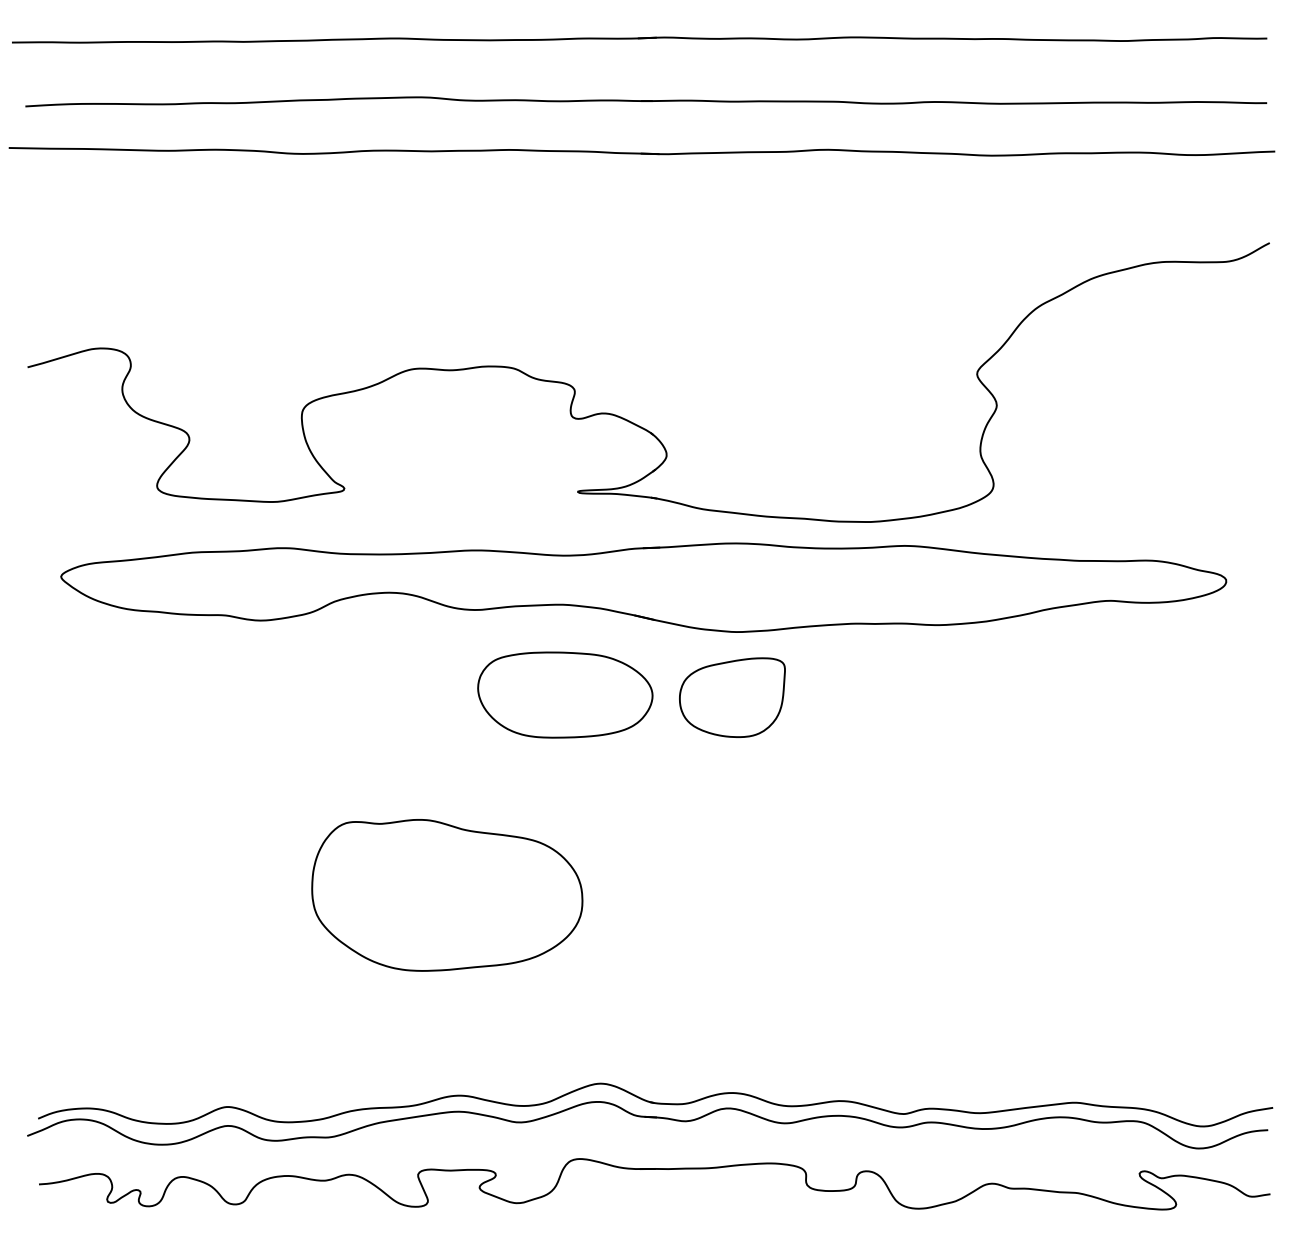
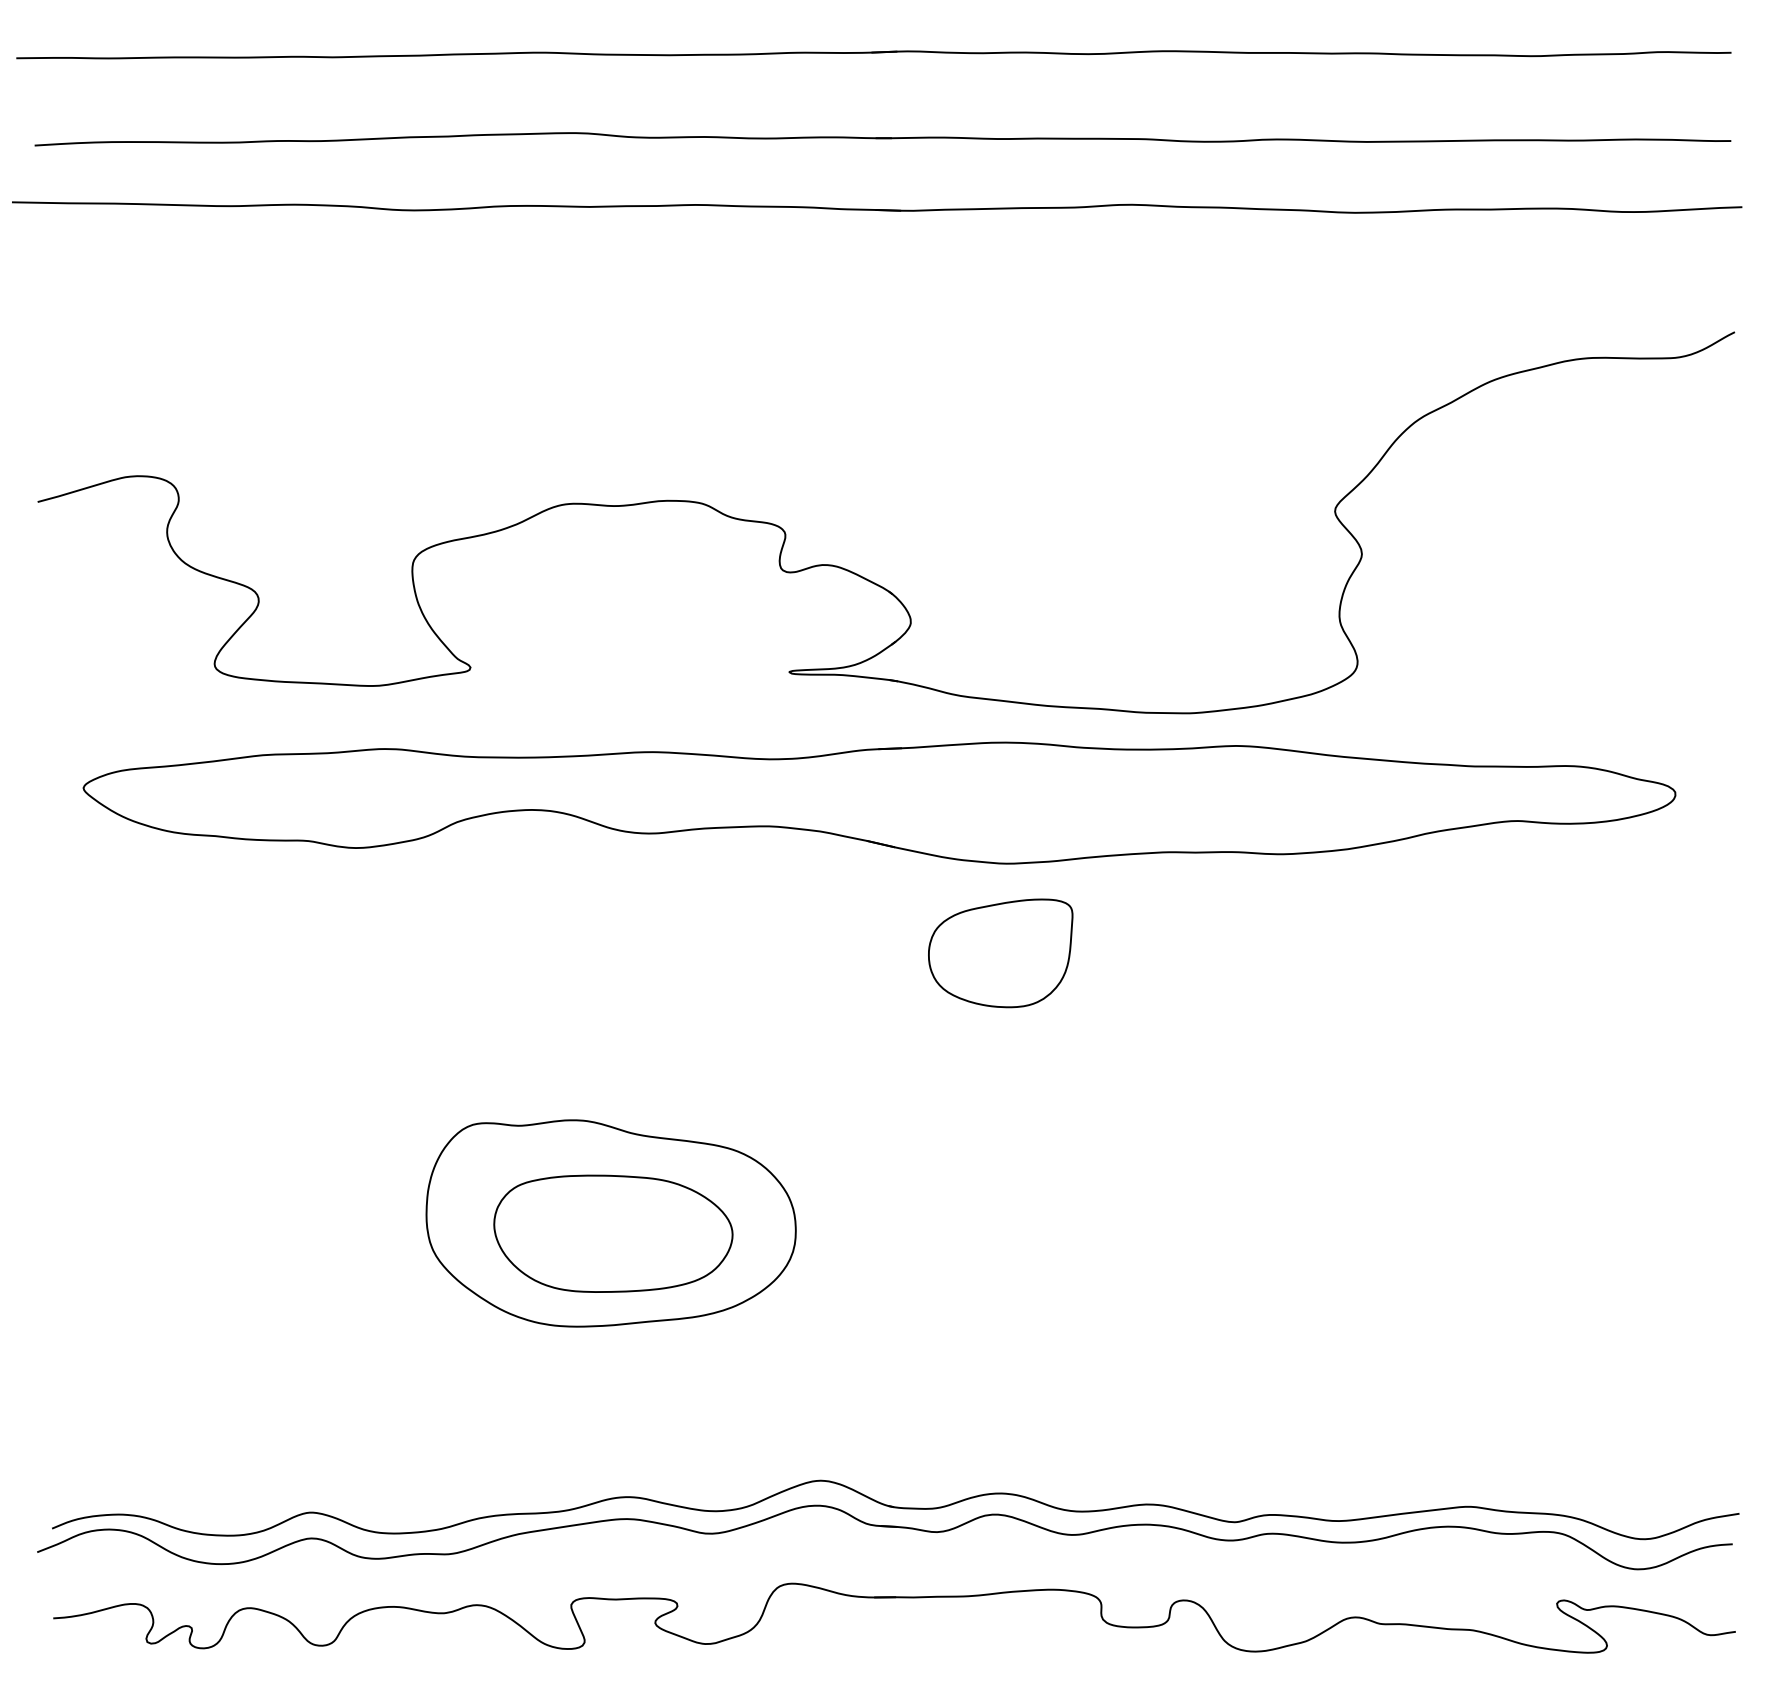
part: (565, 694) -> (613, 1233), moved

